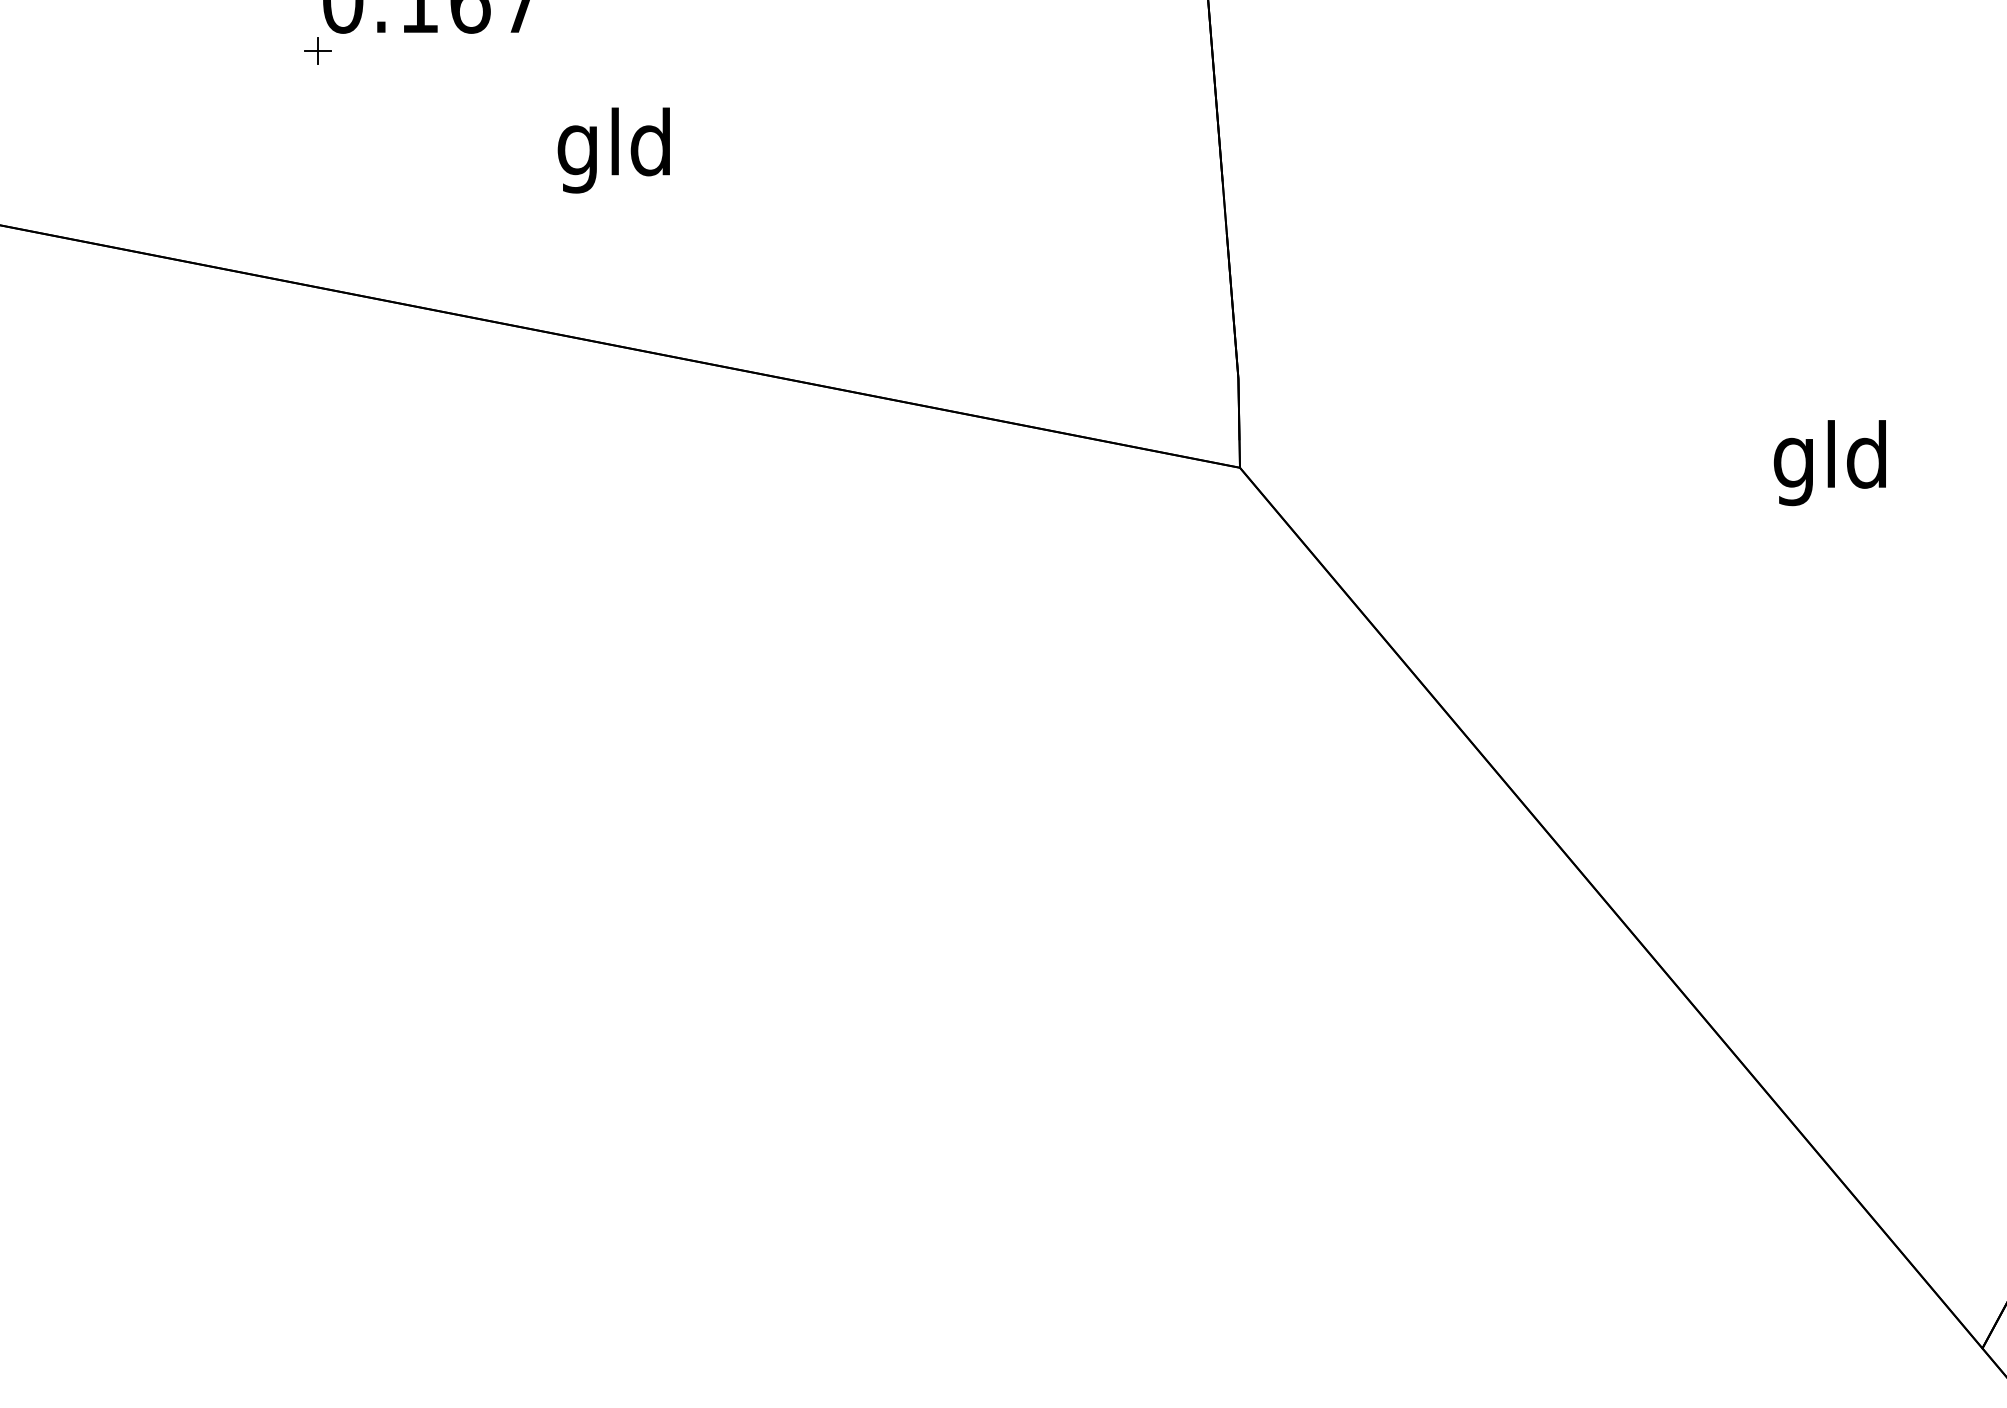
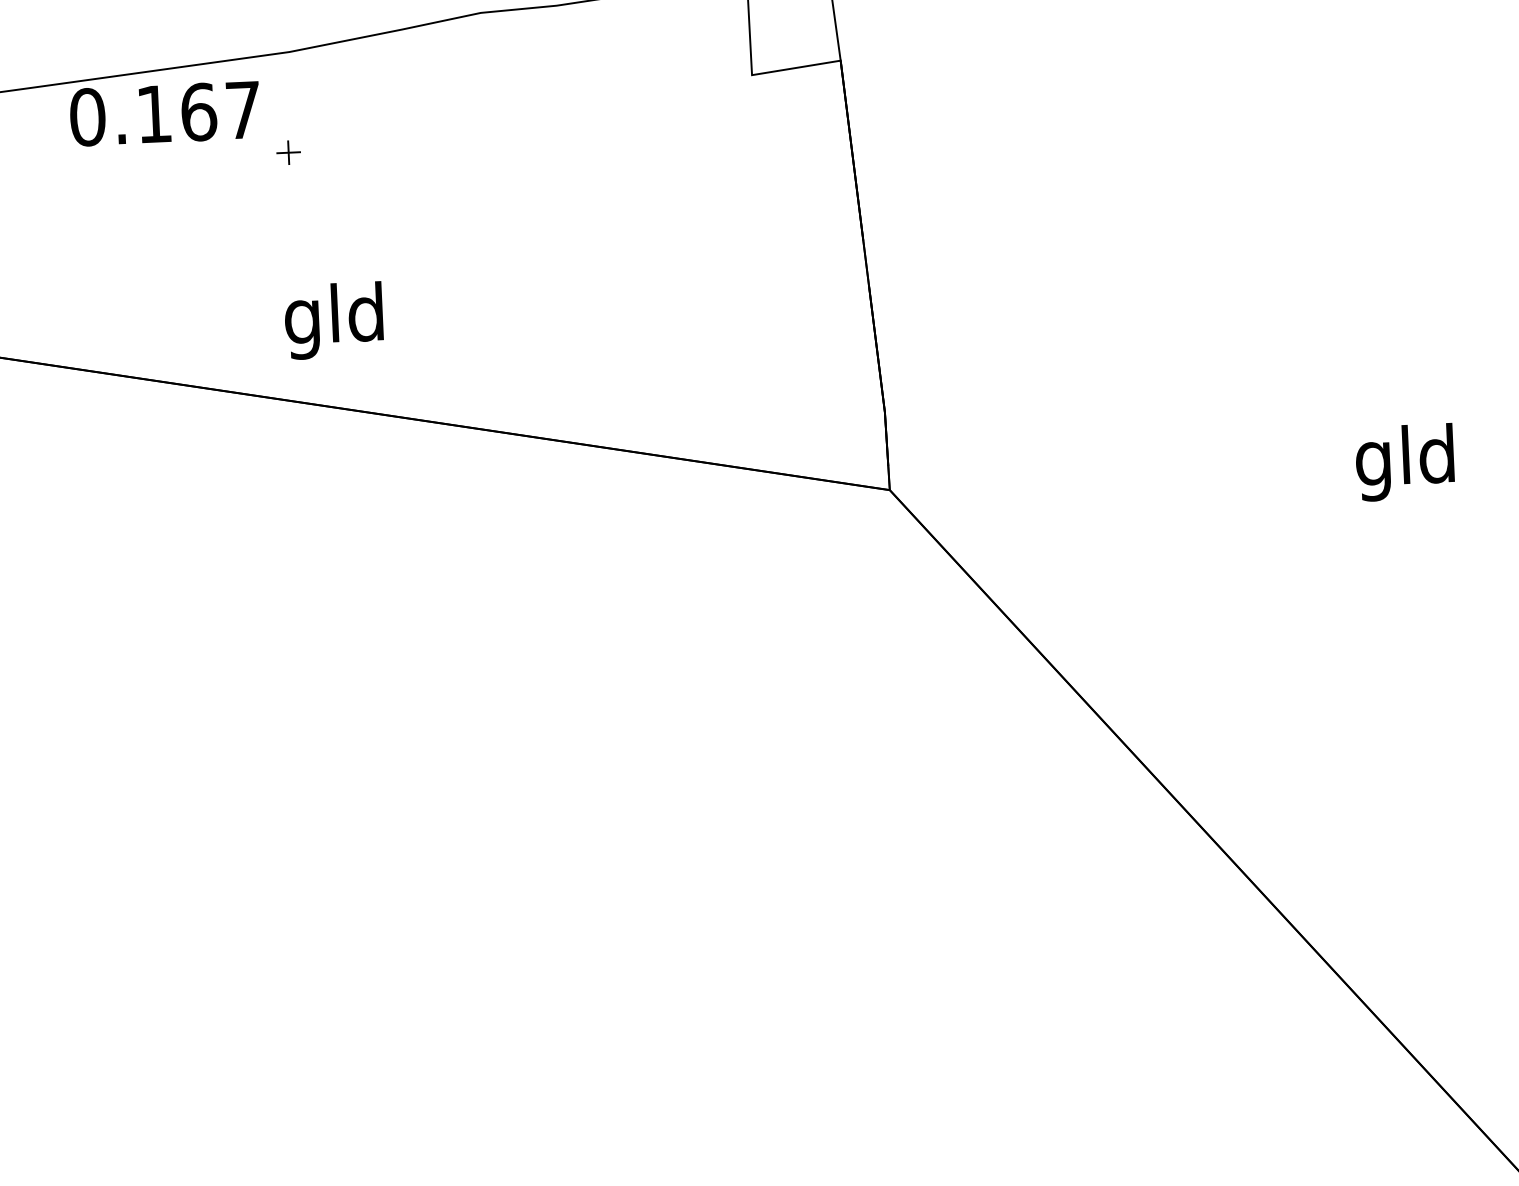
part: (317, 50) -> (288, 152), moved
text: (613, 150) -> (333, 320), moved

